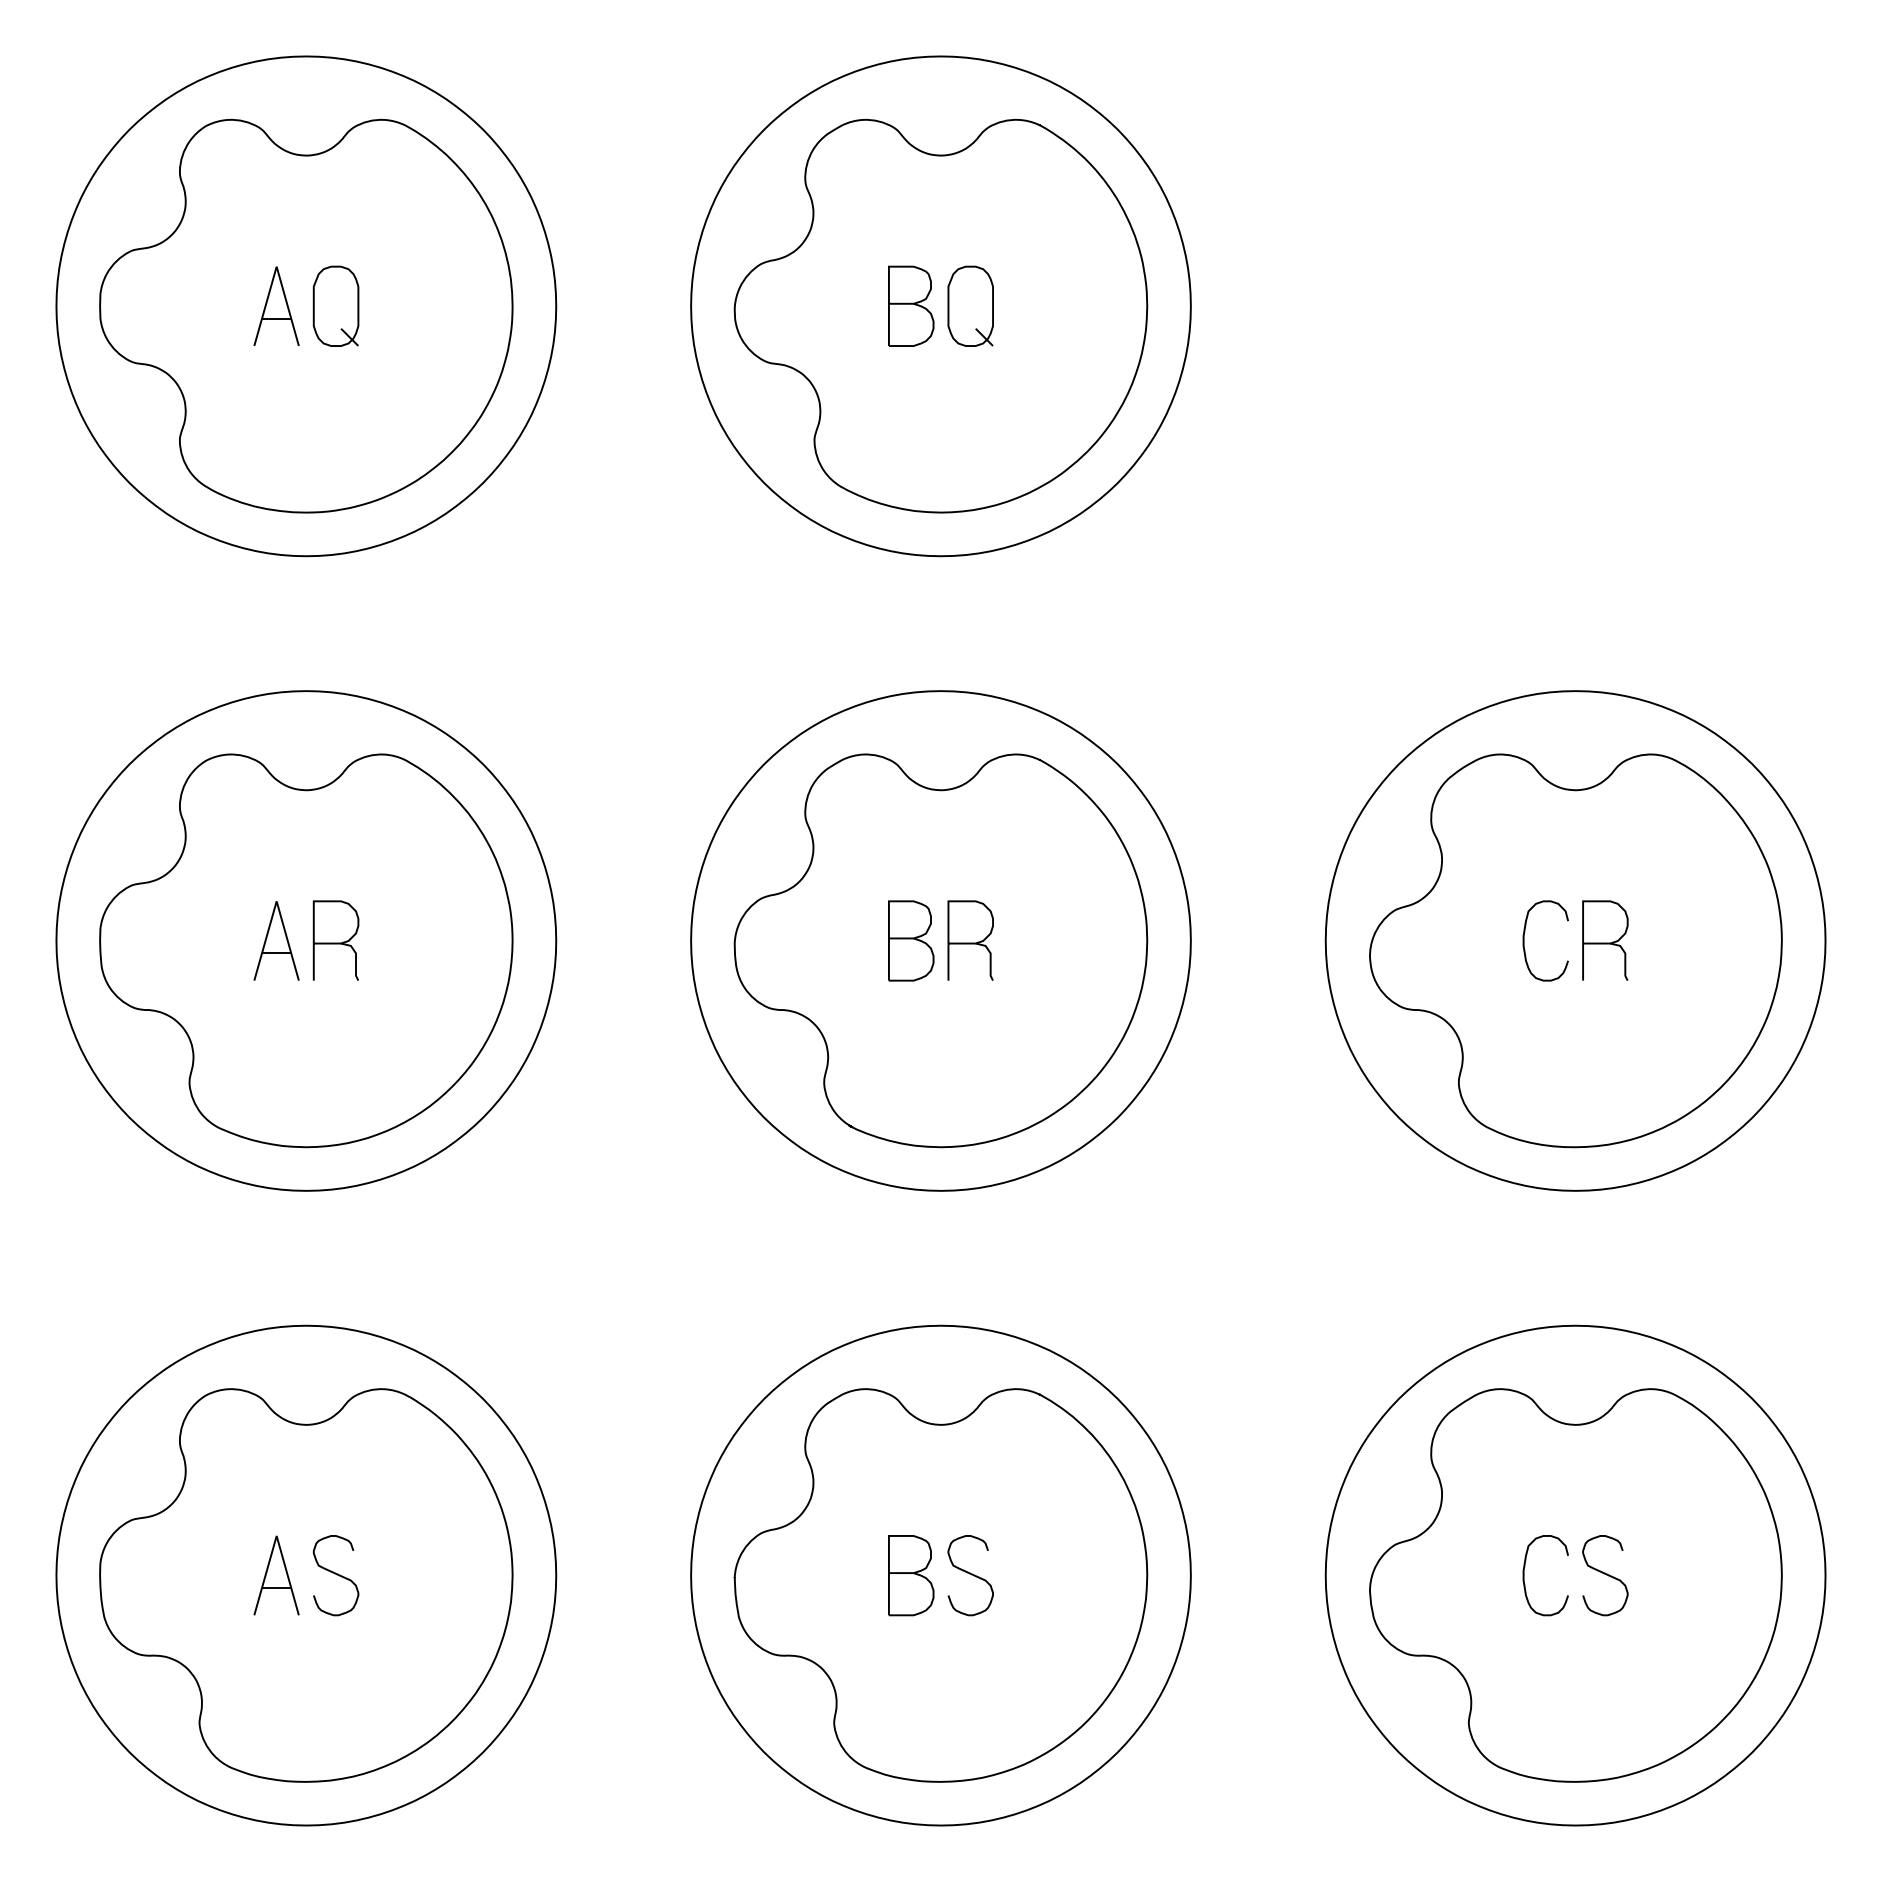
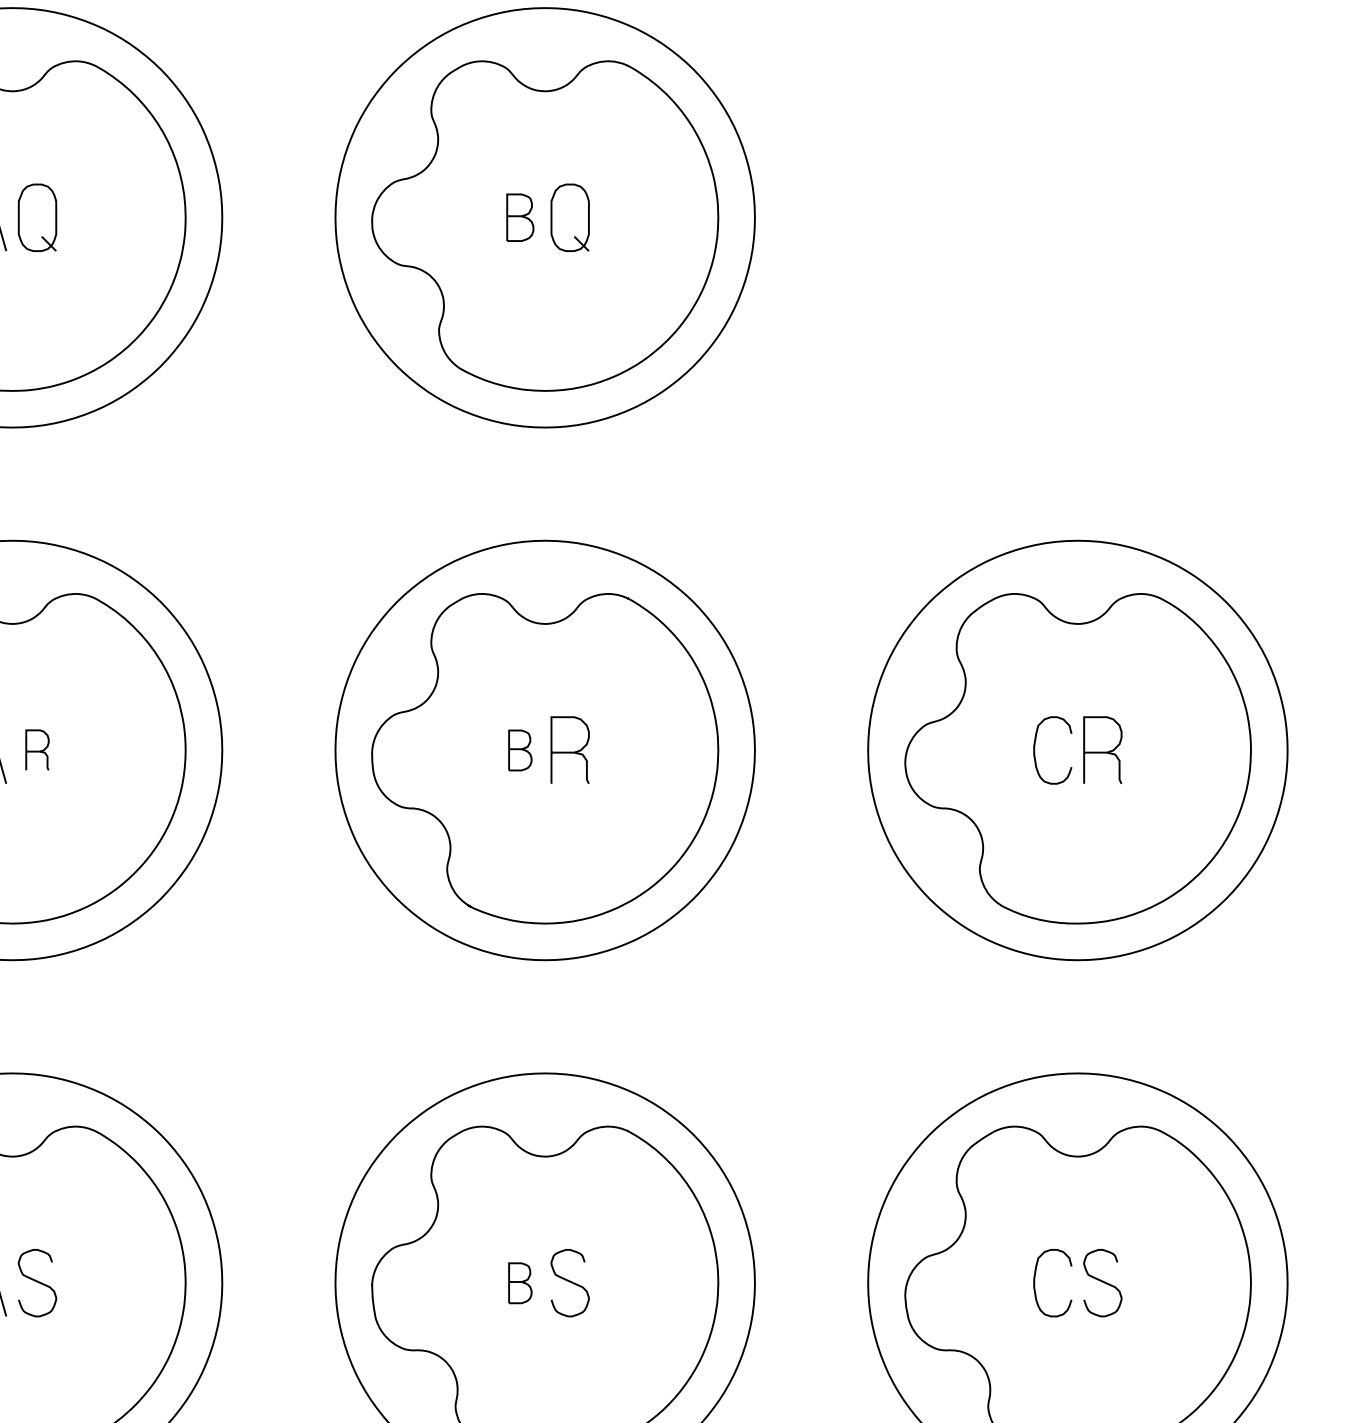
part: (911, 305) -> (520, 217), size x0.7
part: (335, 940) -> (37, 750), size x0.6
part: (911, 940) -> (520, 750), size x0.6
part: (911, 1575) -> (520, 1283), size x0.6

